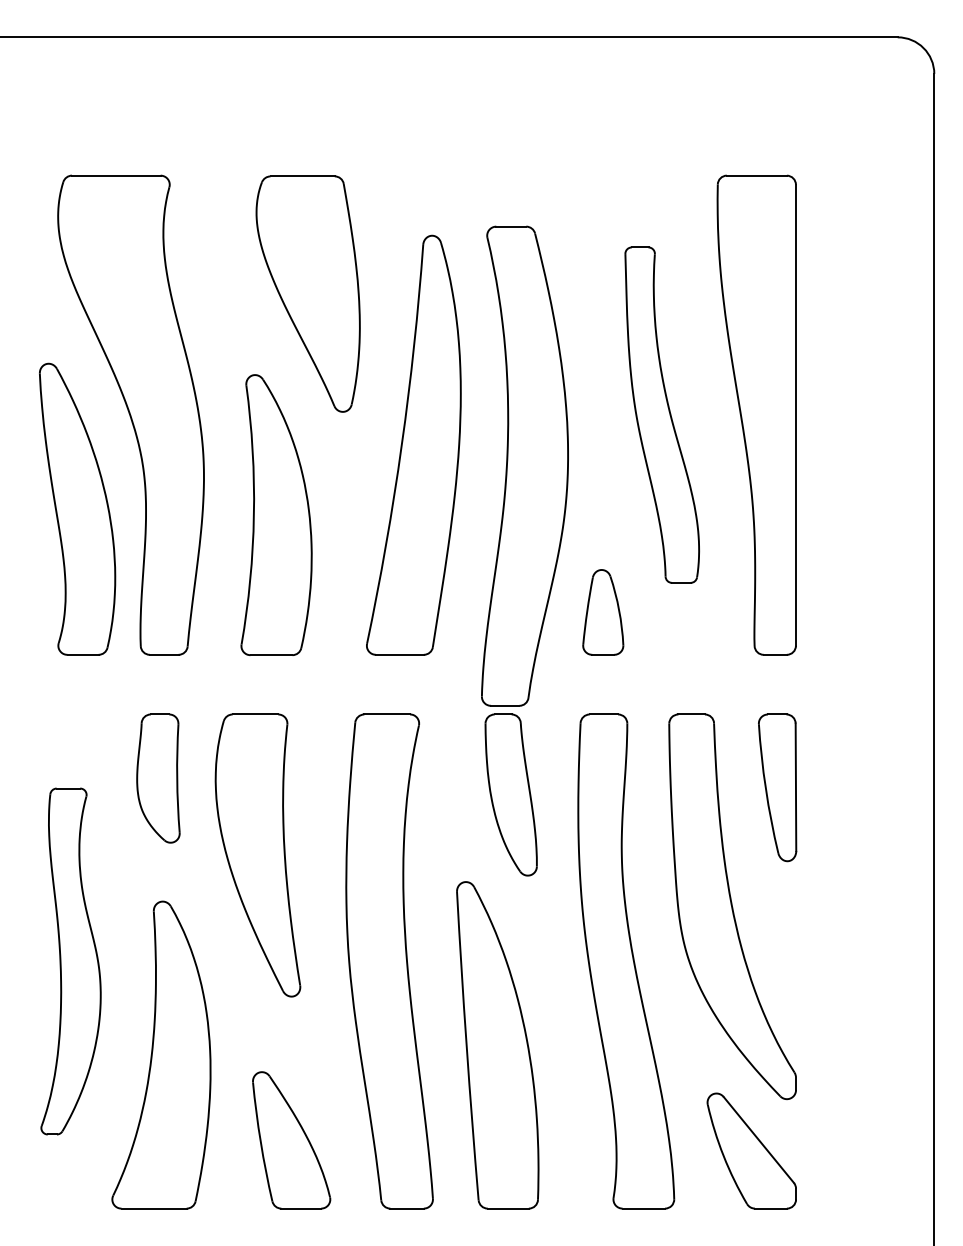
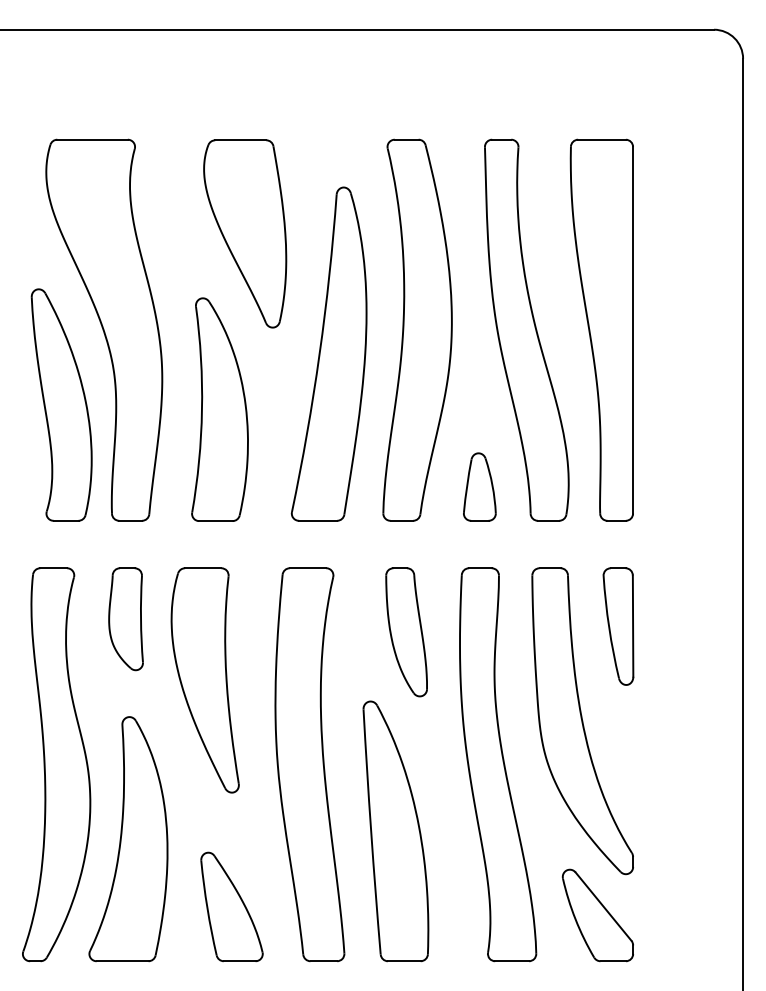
part: (661, 414) -> (526, 329), size x1.43
part: (524, 465) -> (417, 329), moved
part: (70, 961) -> (56, 764), size x1.43

